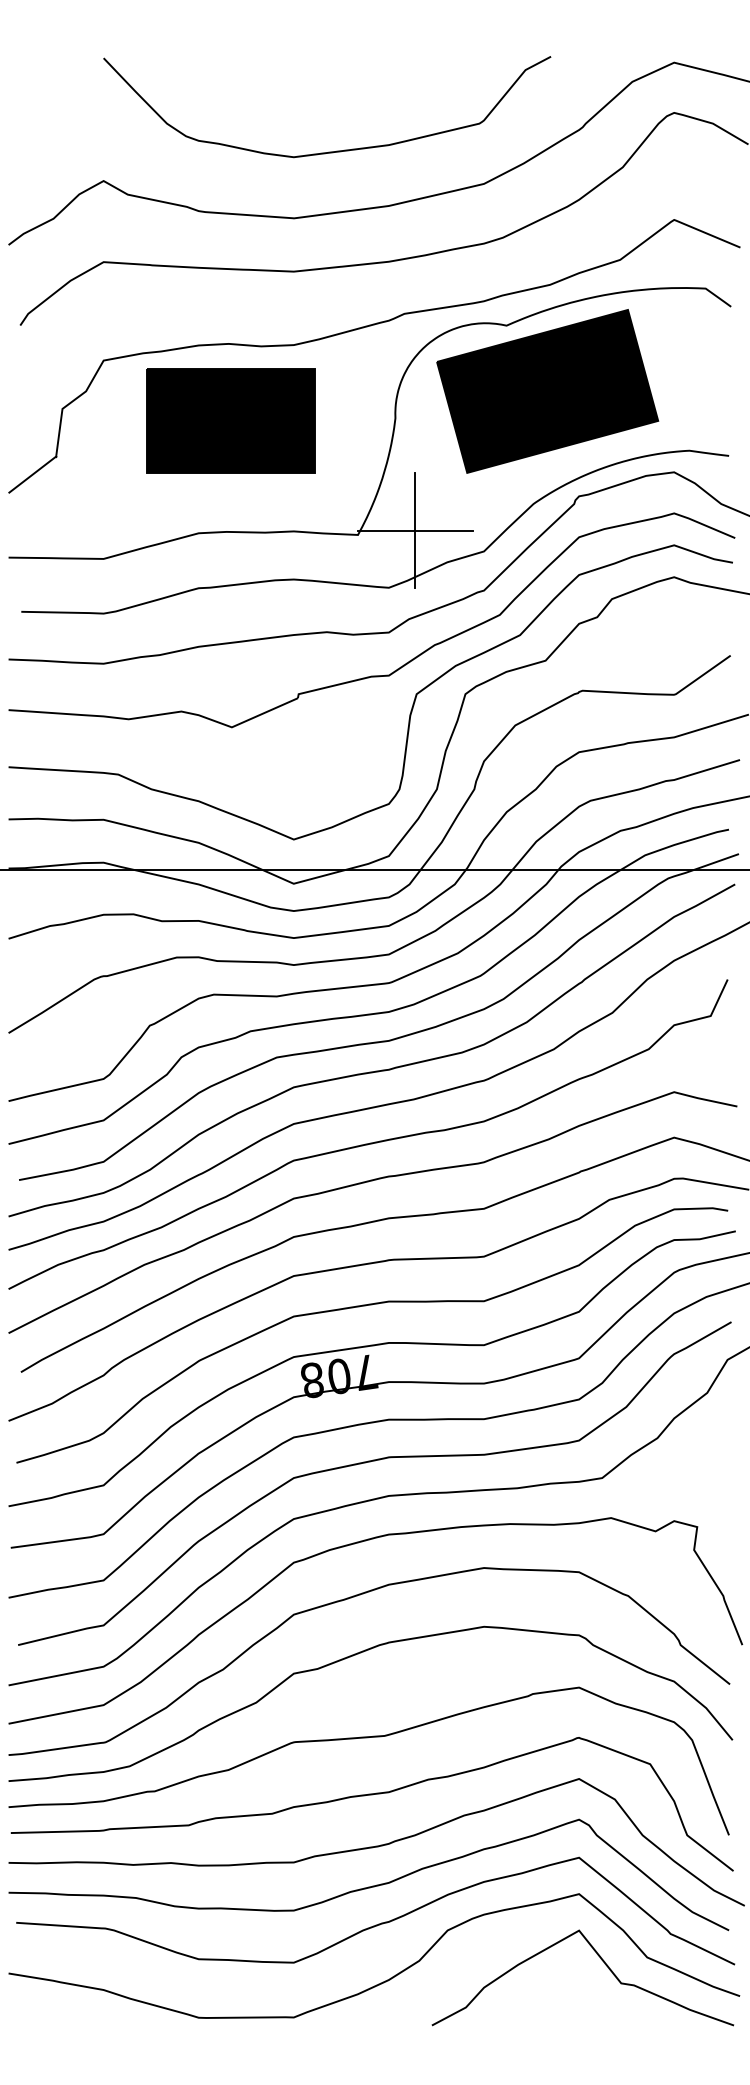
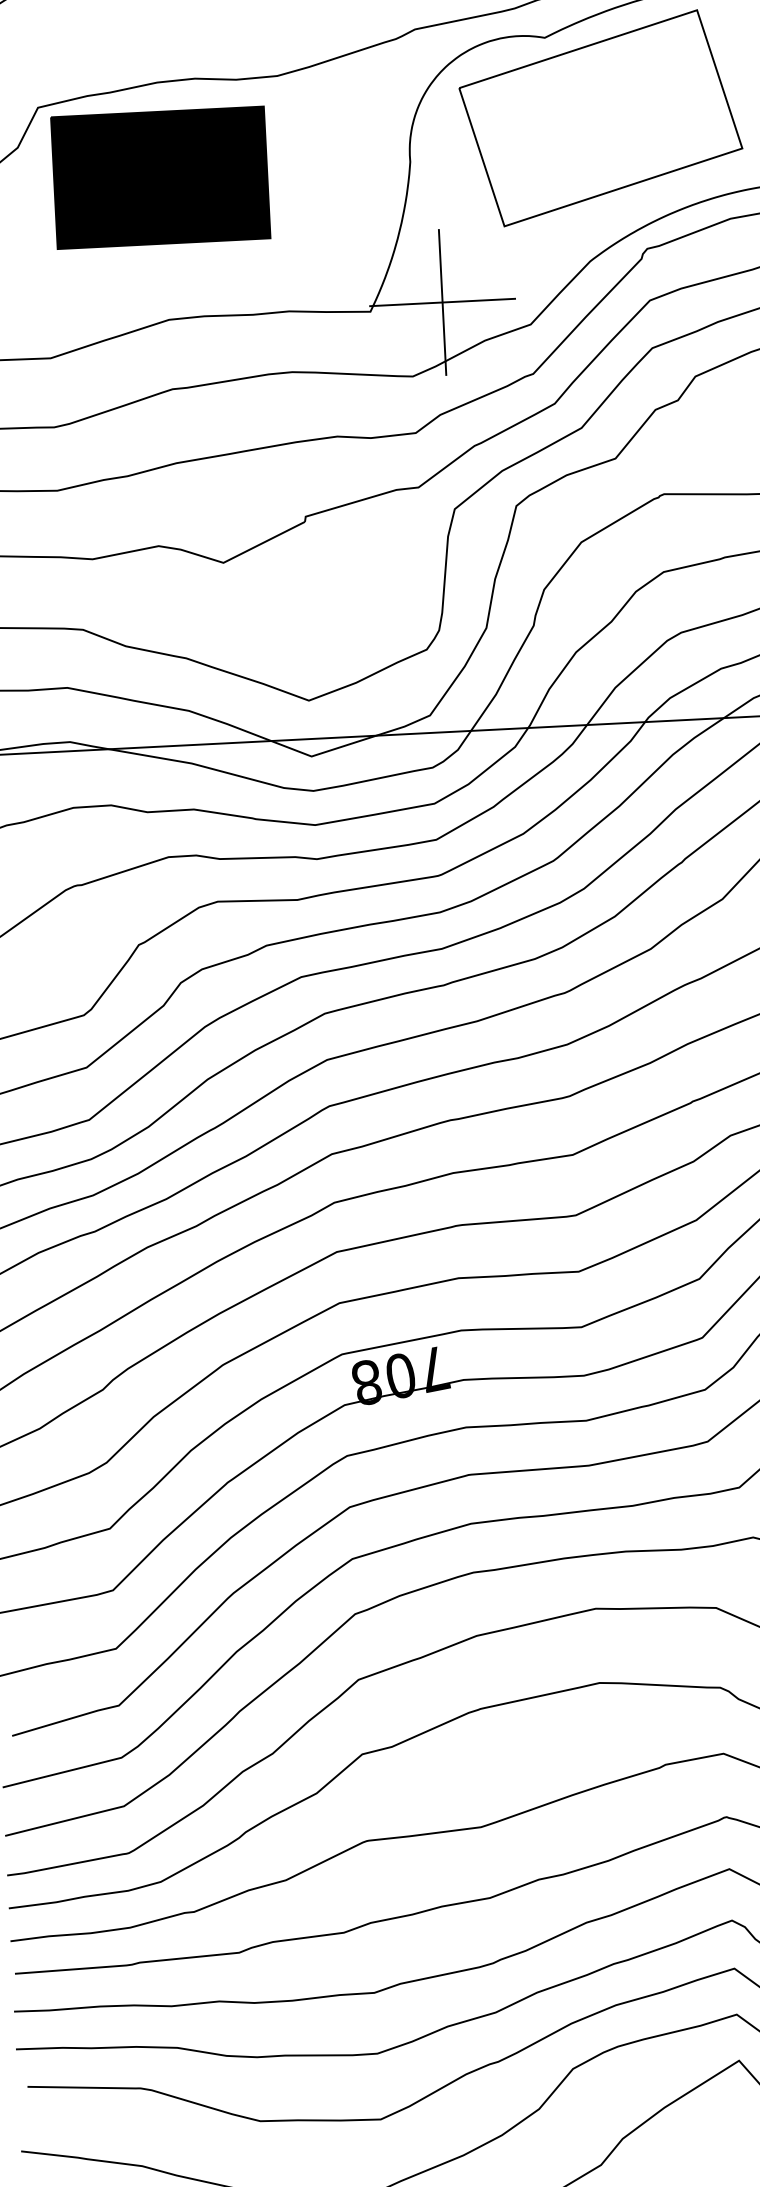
fill: (547, 390) -> (600, 117), removed
part: (230, 420) -> (160, 177), moved

